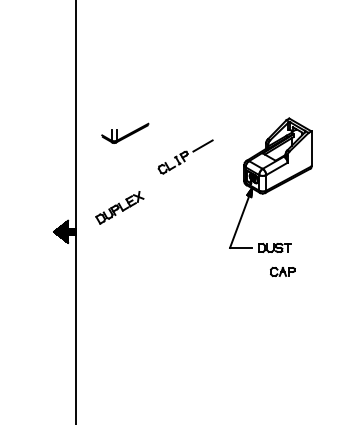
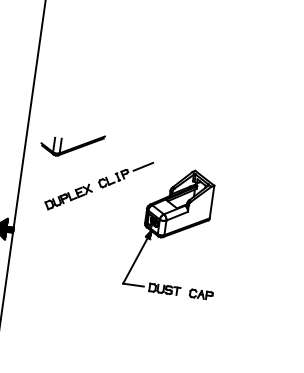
part: (125, 133) -> (72, 145), size x1.43
part: (270, 184) -> (169, 229), moved
part: (119, 207) -> (68, 196), moved

